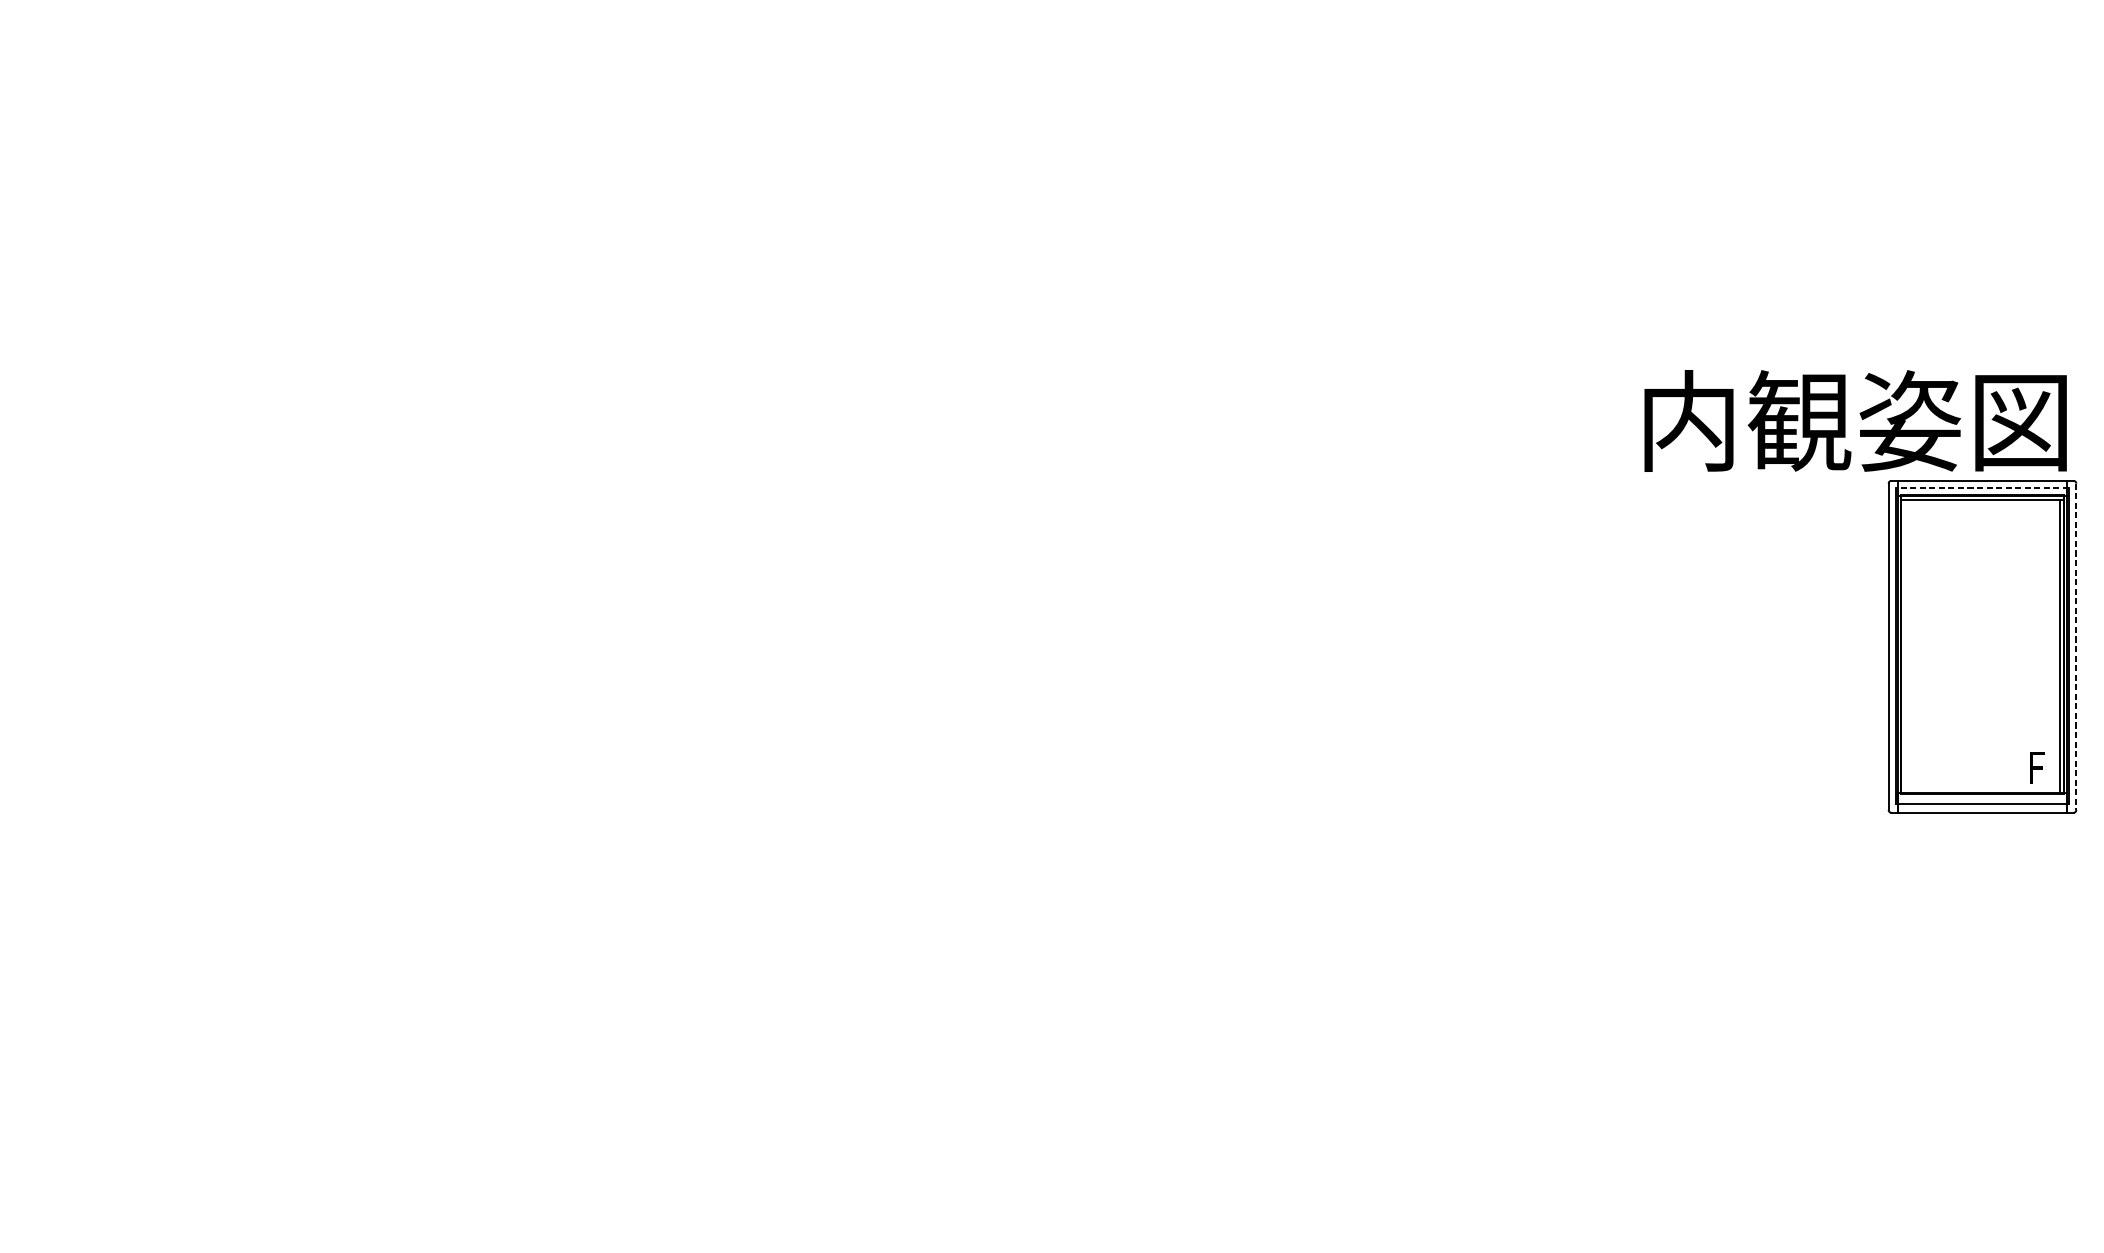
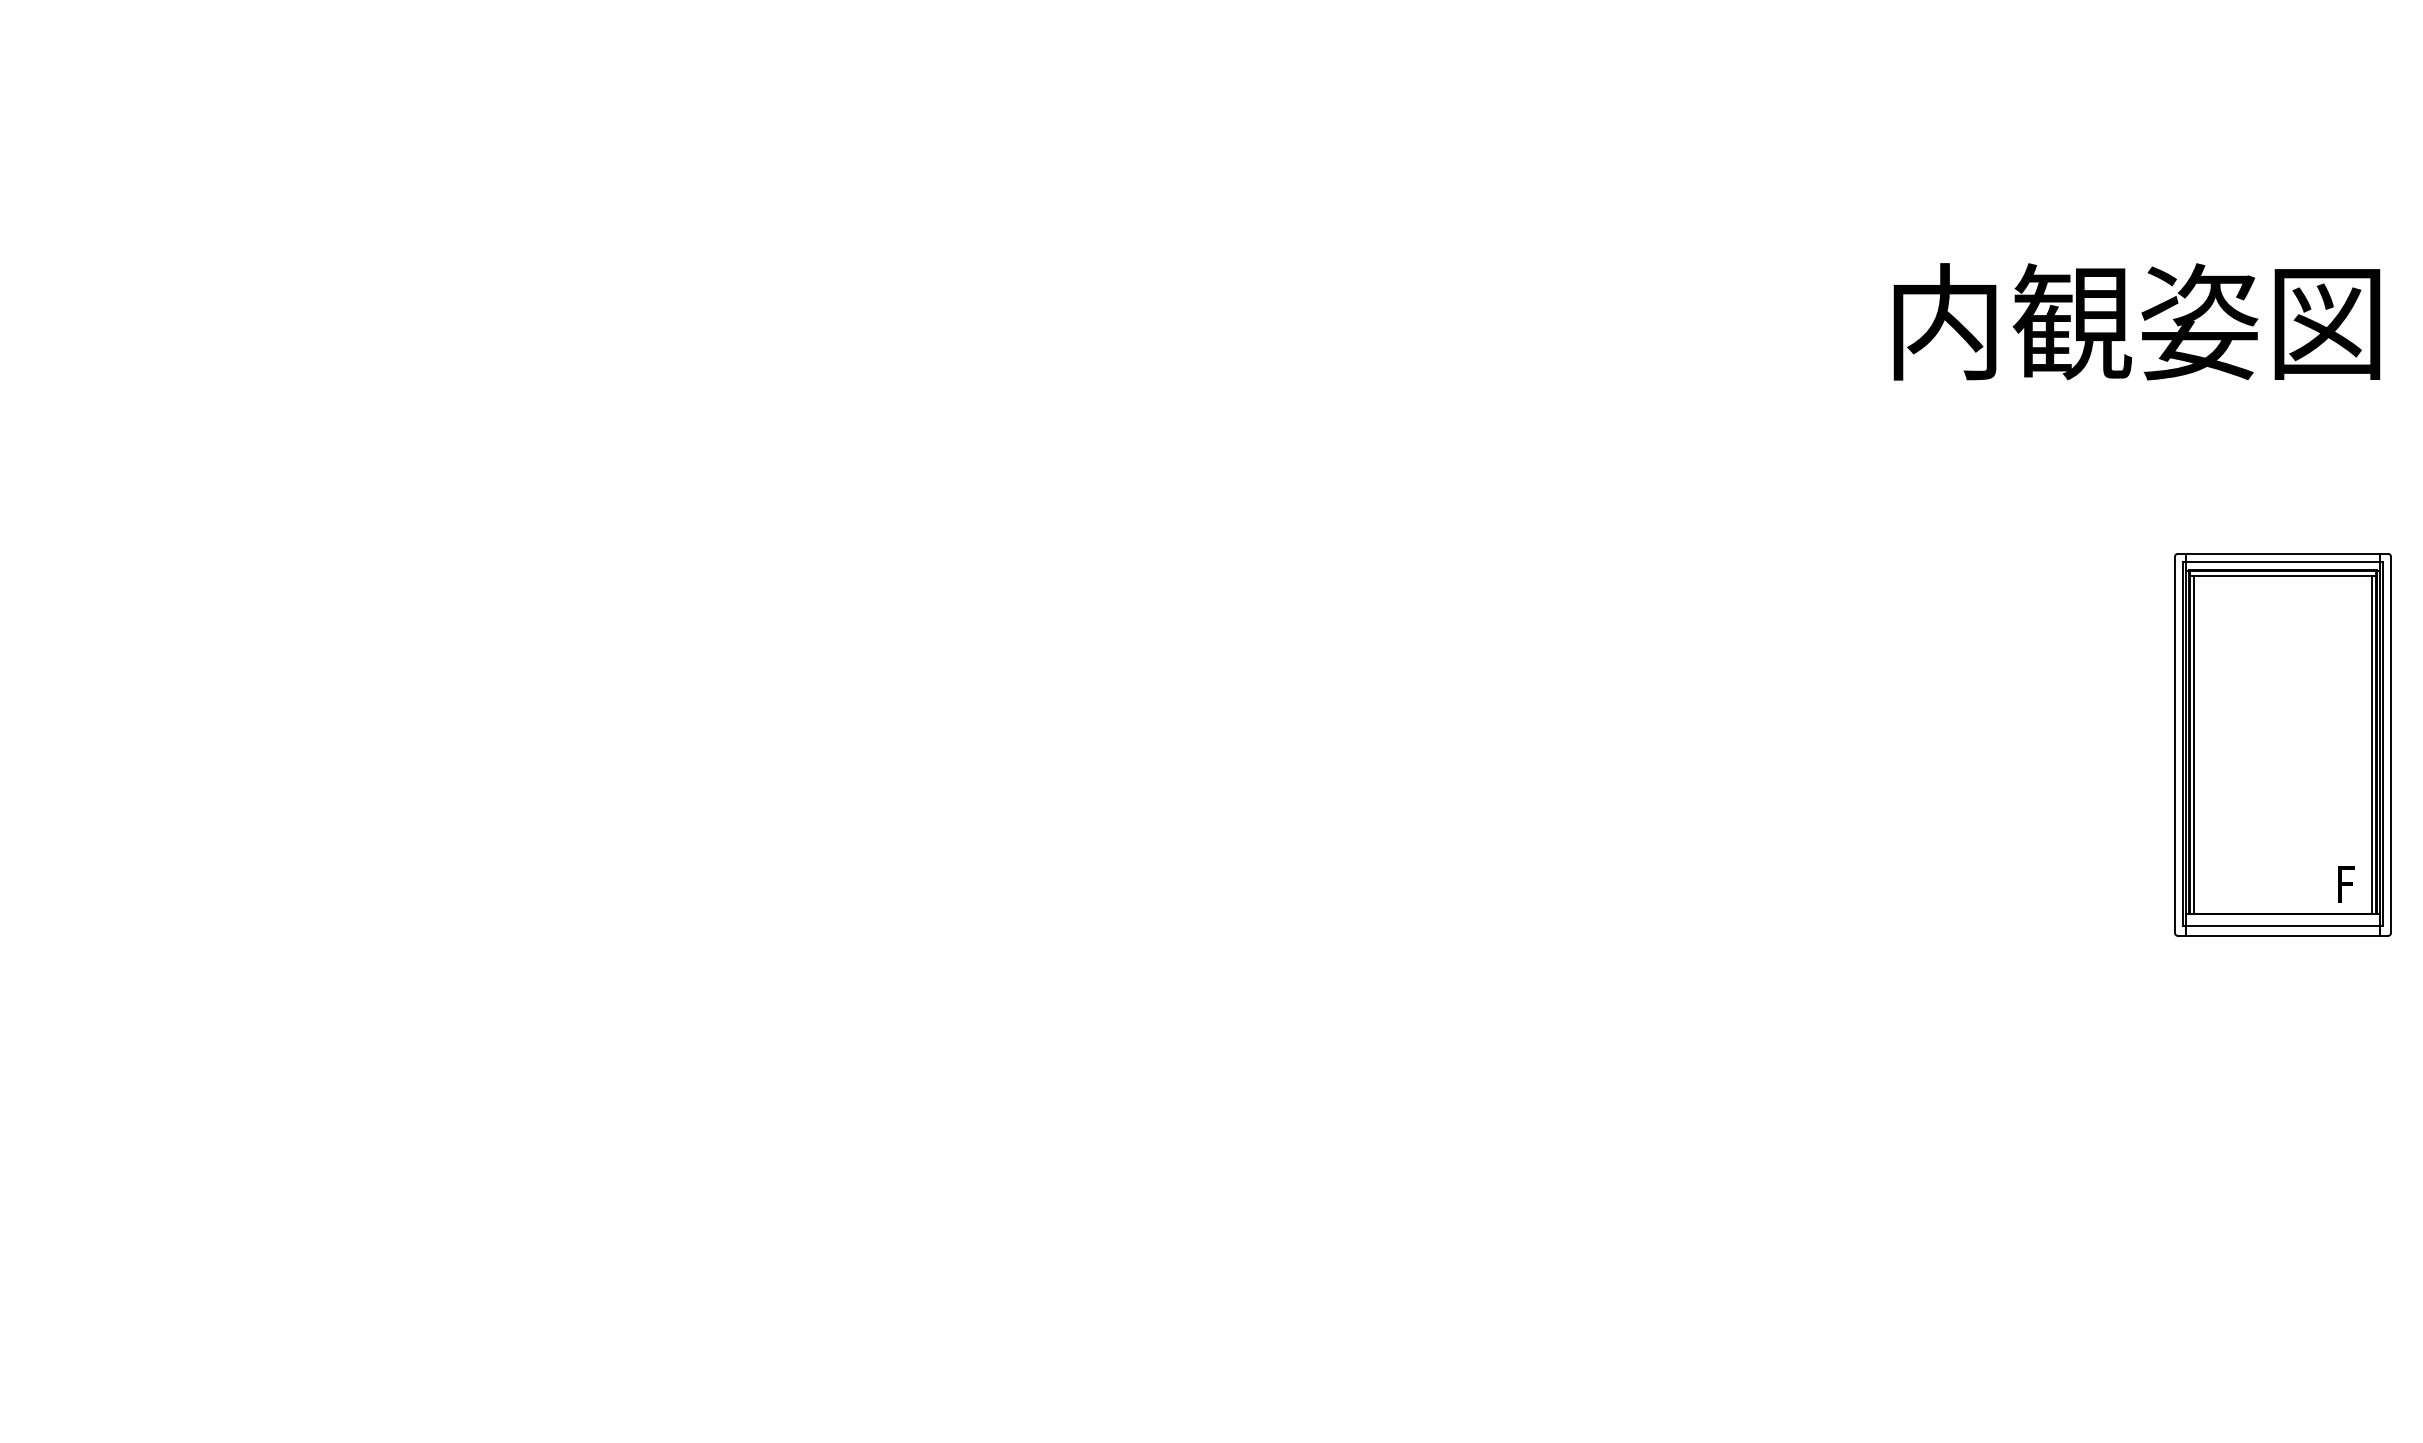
text: (1855, 420) -> (2136, 321), moved
line: (1982, 487) -> (2283, 561), dashed -> solid
line: (1905, 646) -> (2194, 744), added
line: (2076, 646) -> (2391, 744), dashed -> solid

